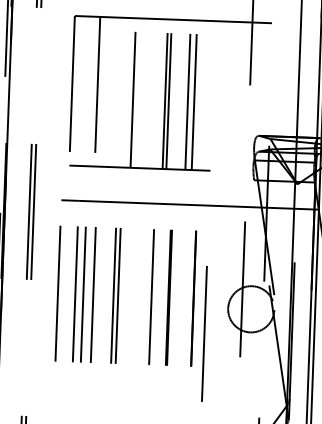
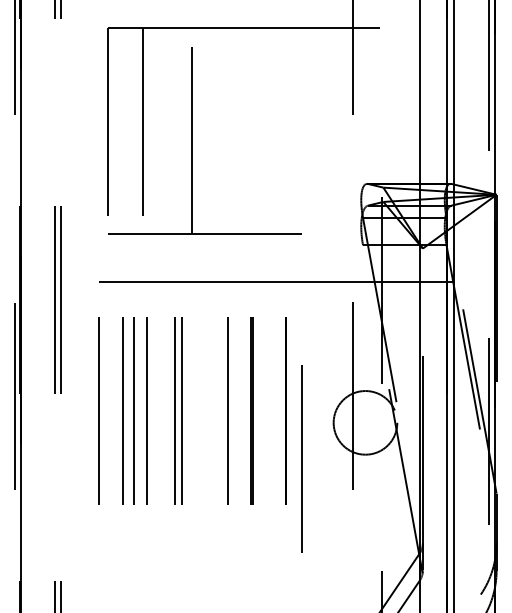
line: (165, 94) -> (236, 131), removed
line: (169, 94) -> (241, 131), removed
line: (187, 95) -> (267, 131), removed
line: (194, 95) -> (276, 131), removed

